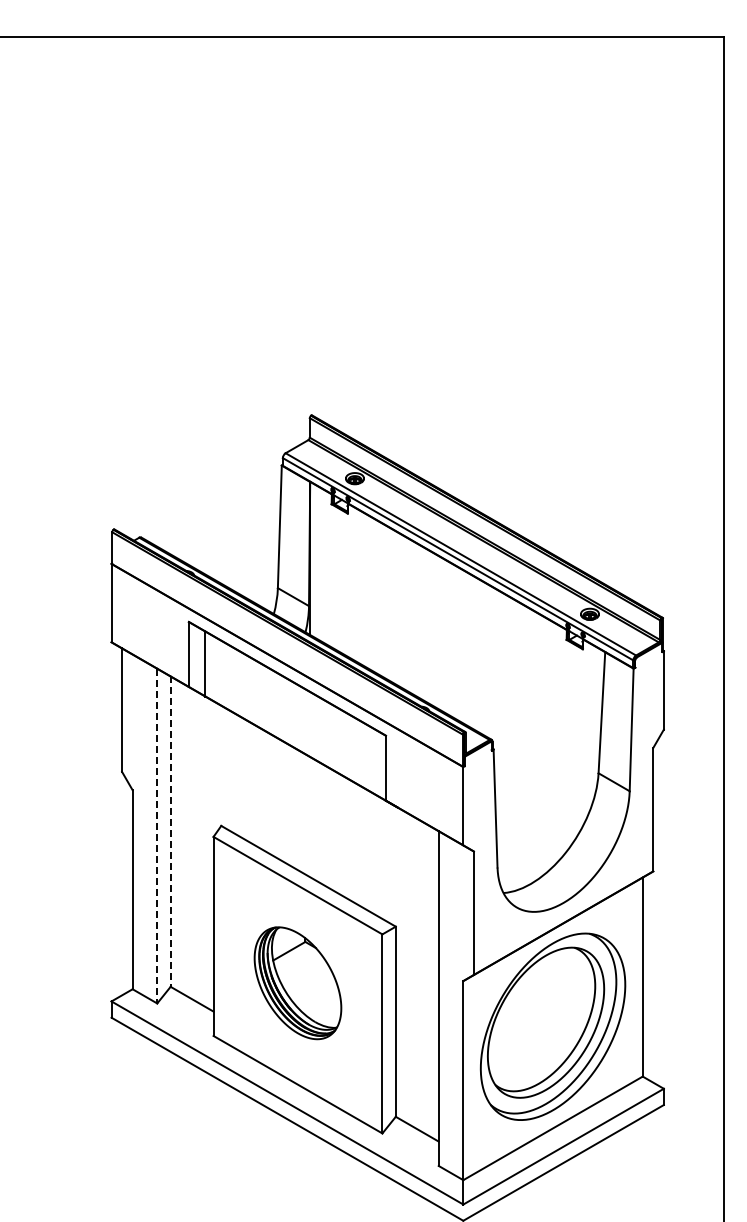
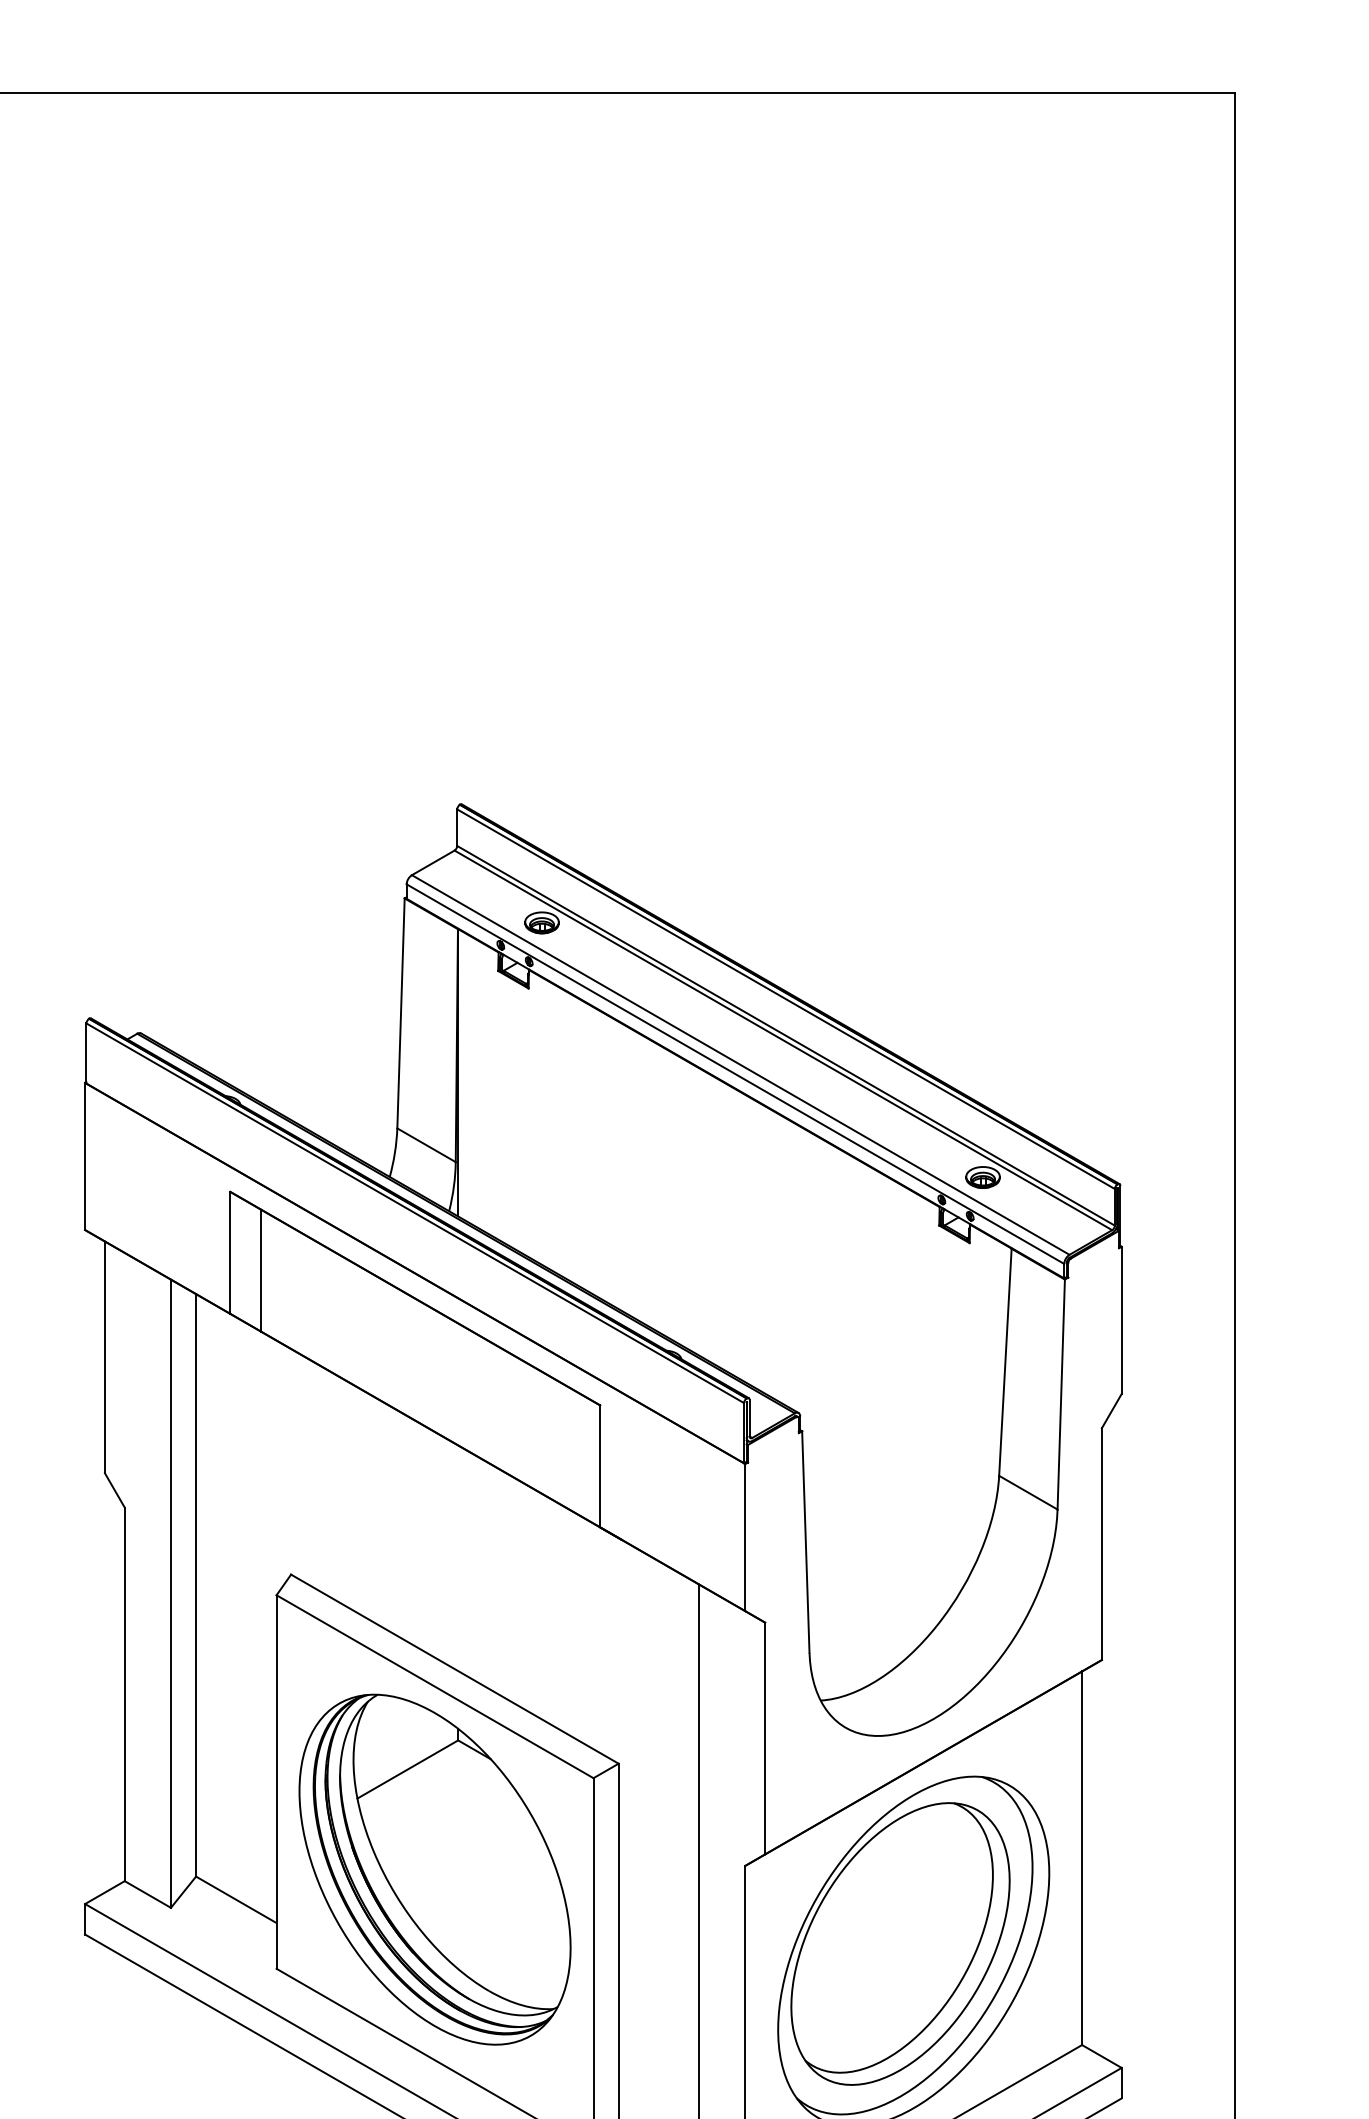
line: (170, 832) -> (195, 1586), dashed -> solid
line: (157, 836) -> (171, 1594), dashed -> solid
part: (297, 983) -> (434, 1870), size x1.67

